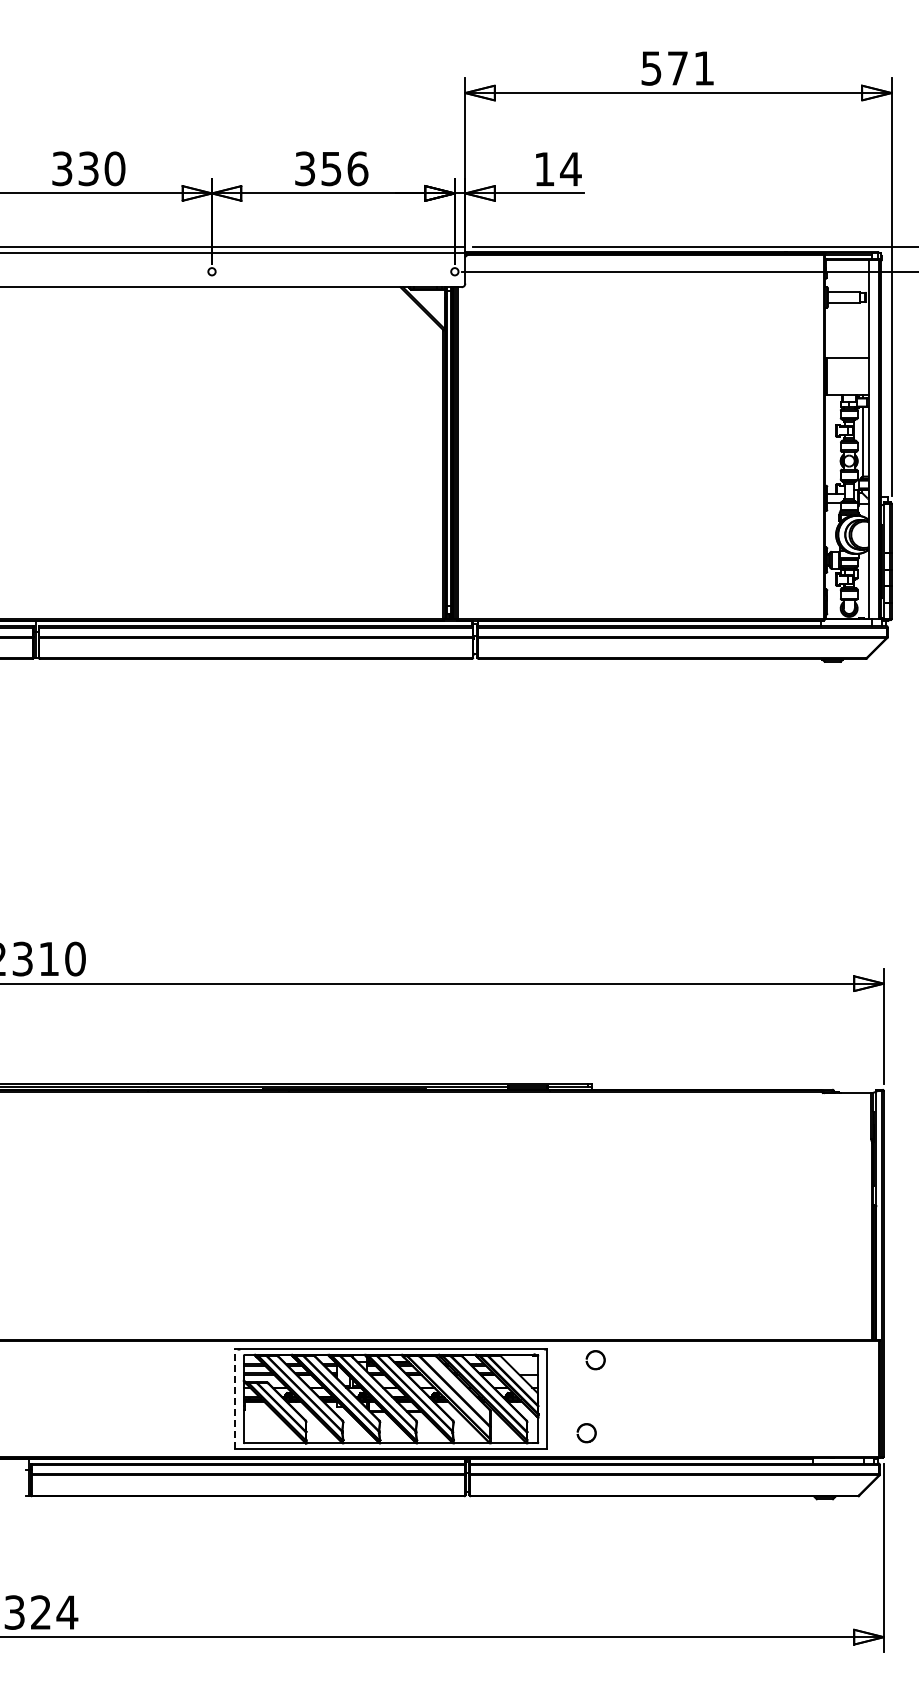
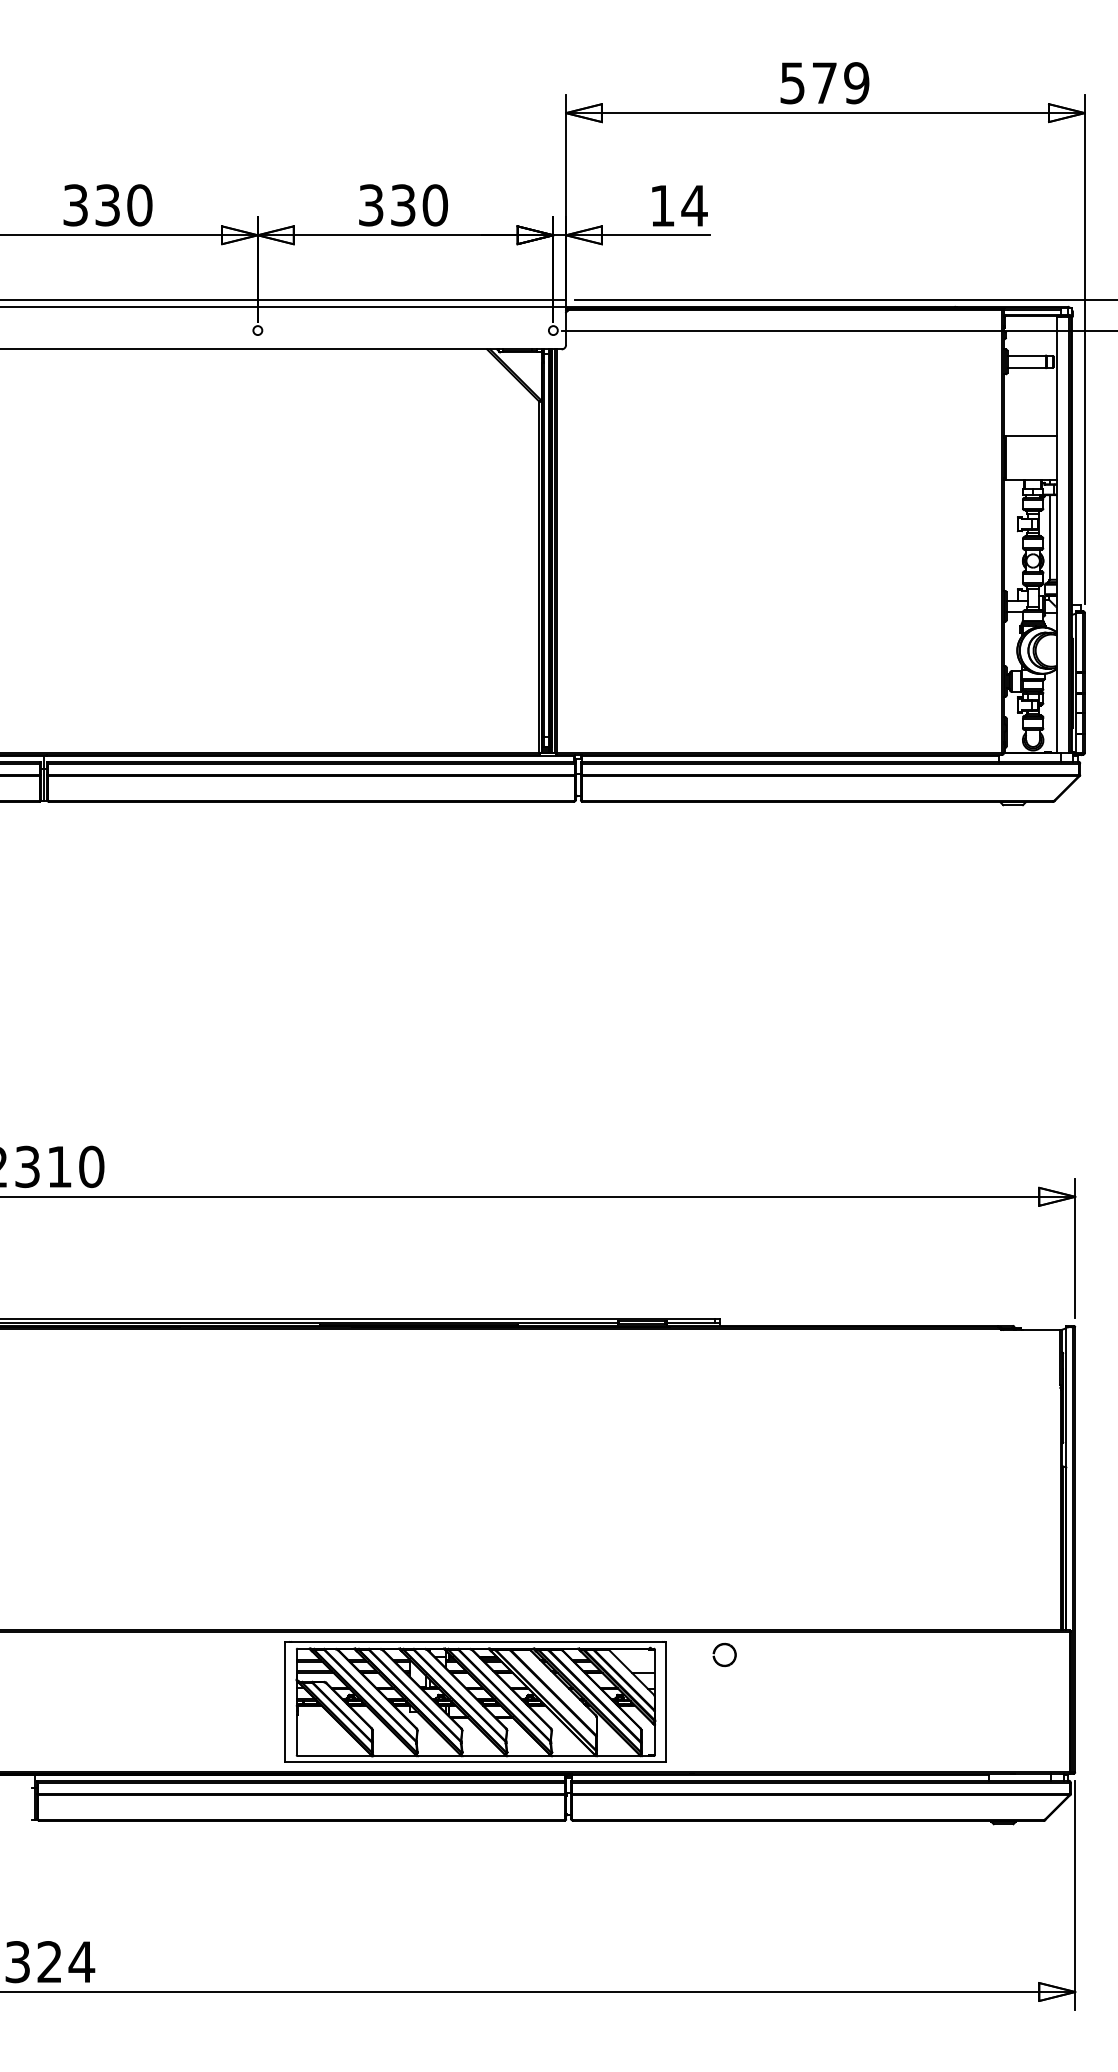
text: (703, 68) -> (855, 83), 571 -> 579
text: (345, 168) -> (420, 204), 356 -> 330
line: (234, 1398) -> (285, 1701), dashed -> solid
part: (586, 1433) -> (713, 1744), removed

